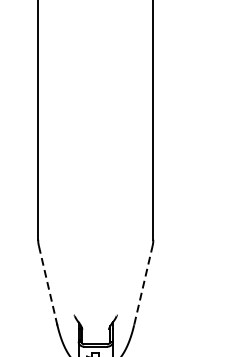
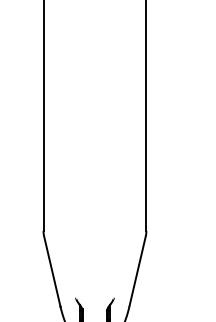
line: (48, 285) -> (52, 271), dashed -> solid
line: (143, 285) -> (137, 271), dashed -> solid

